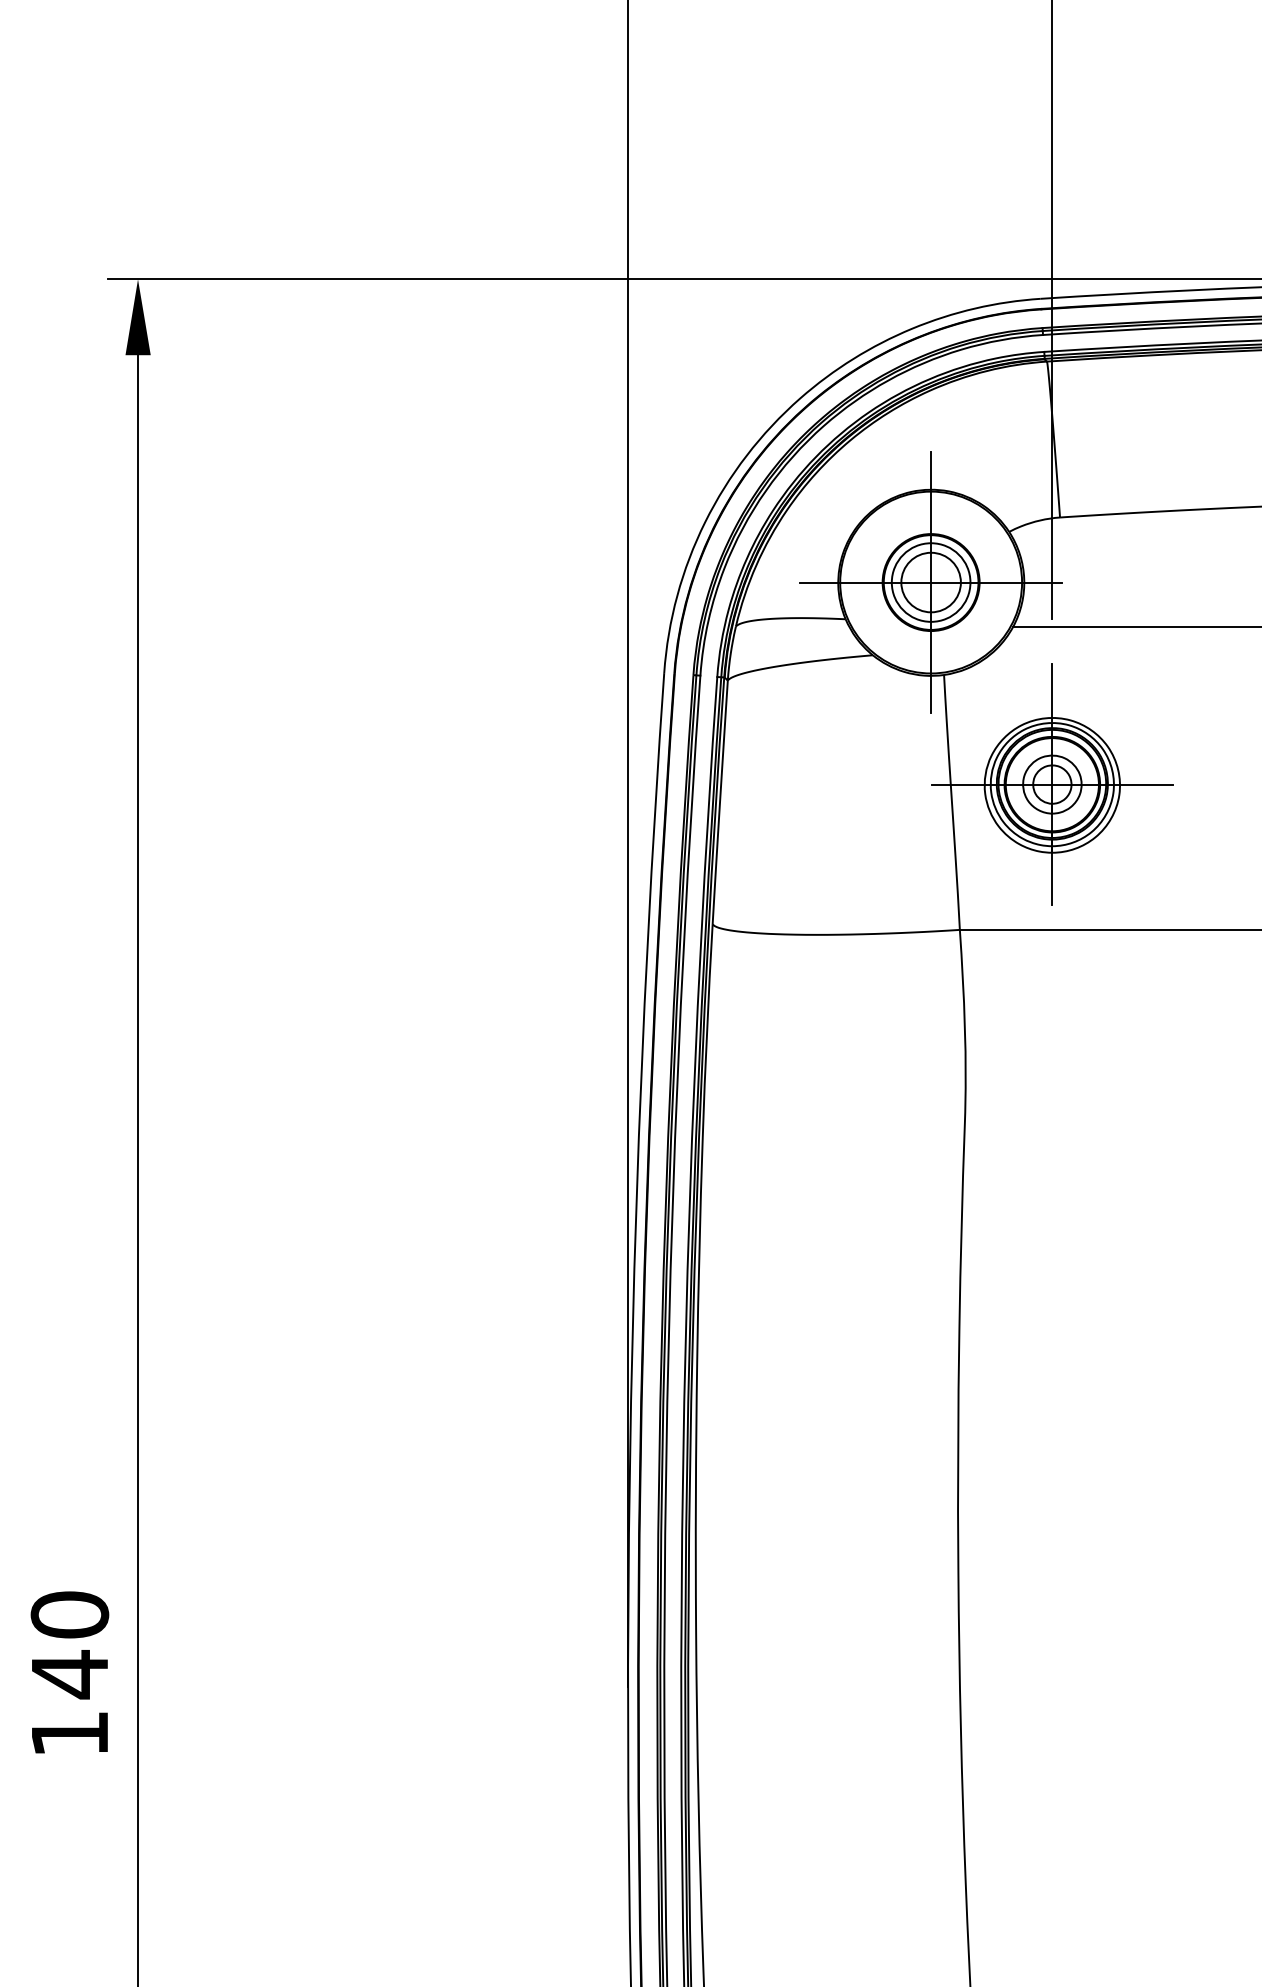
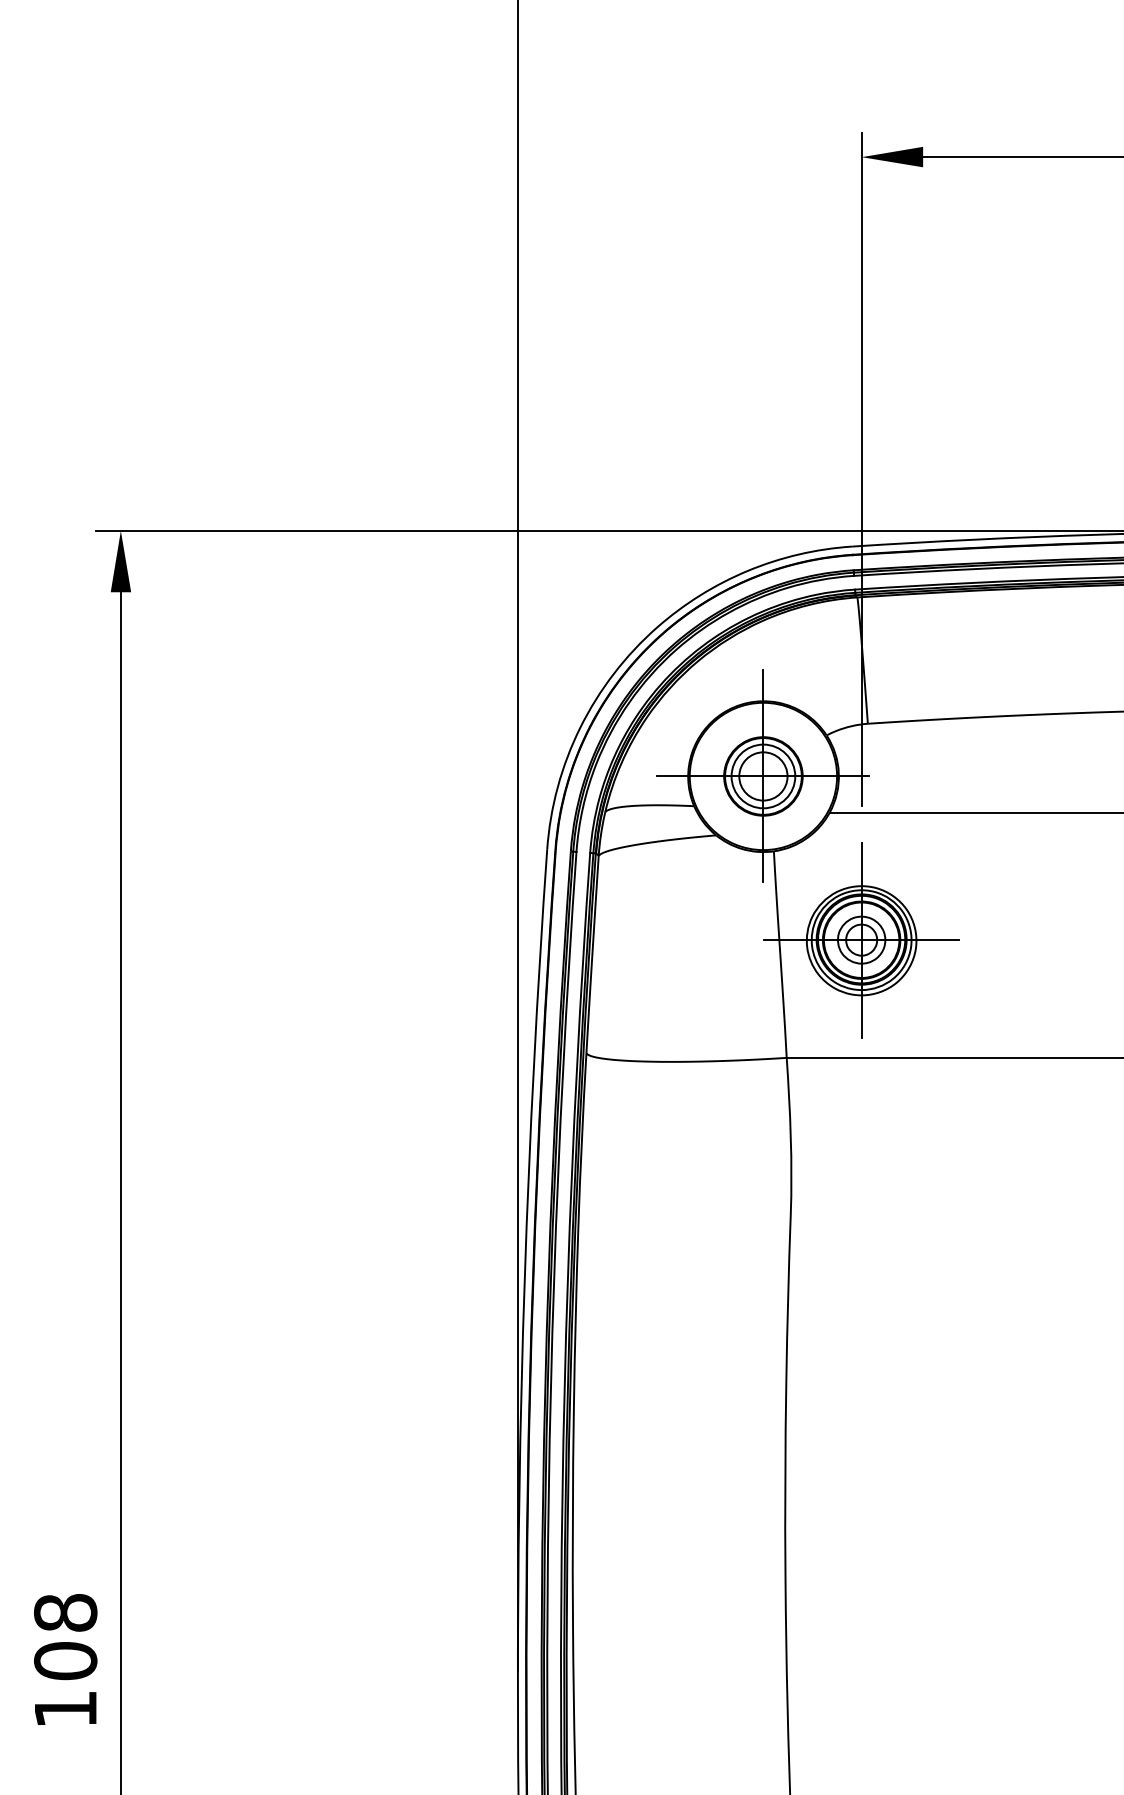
text: (69, 1645) -> (65, 1637), 140 -> 108

